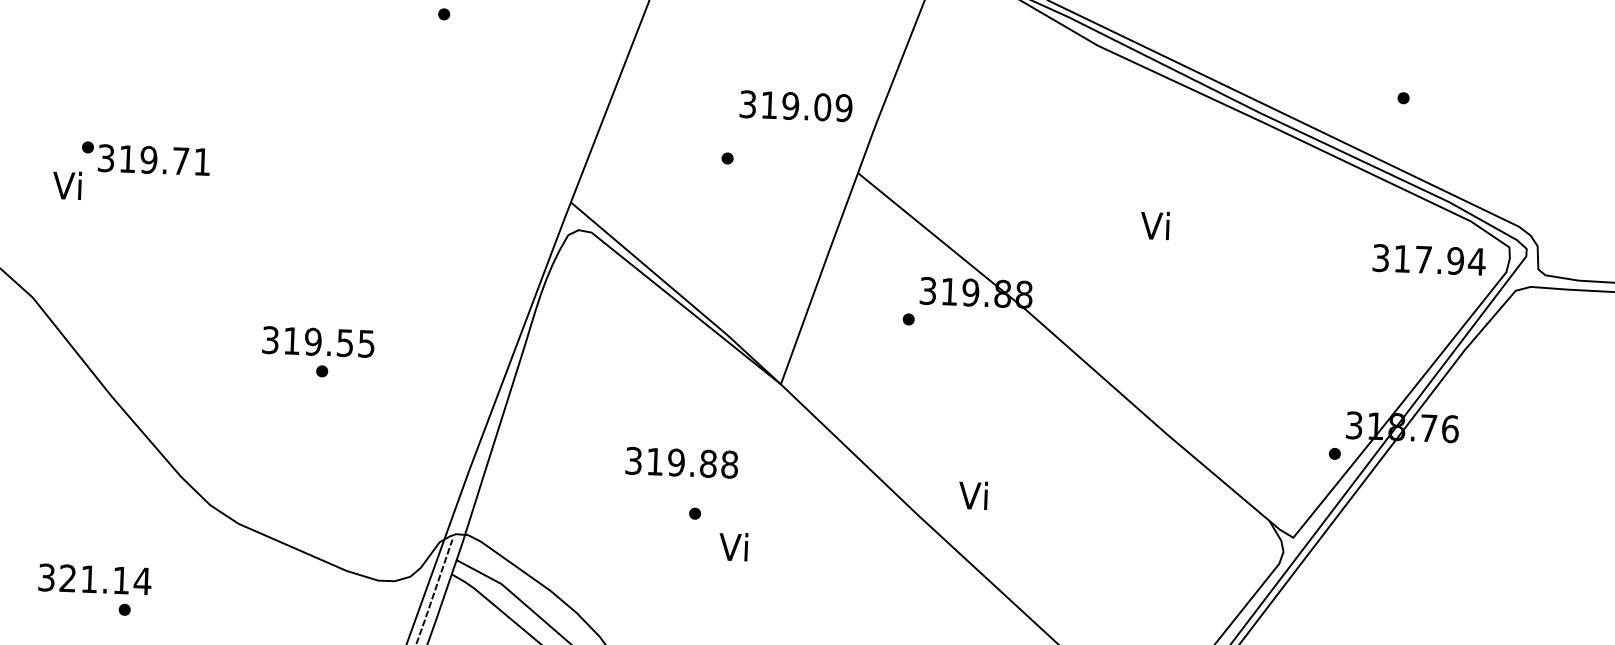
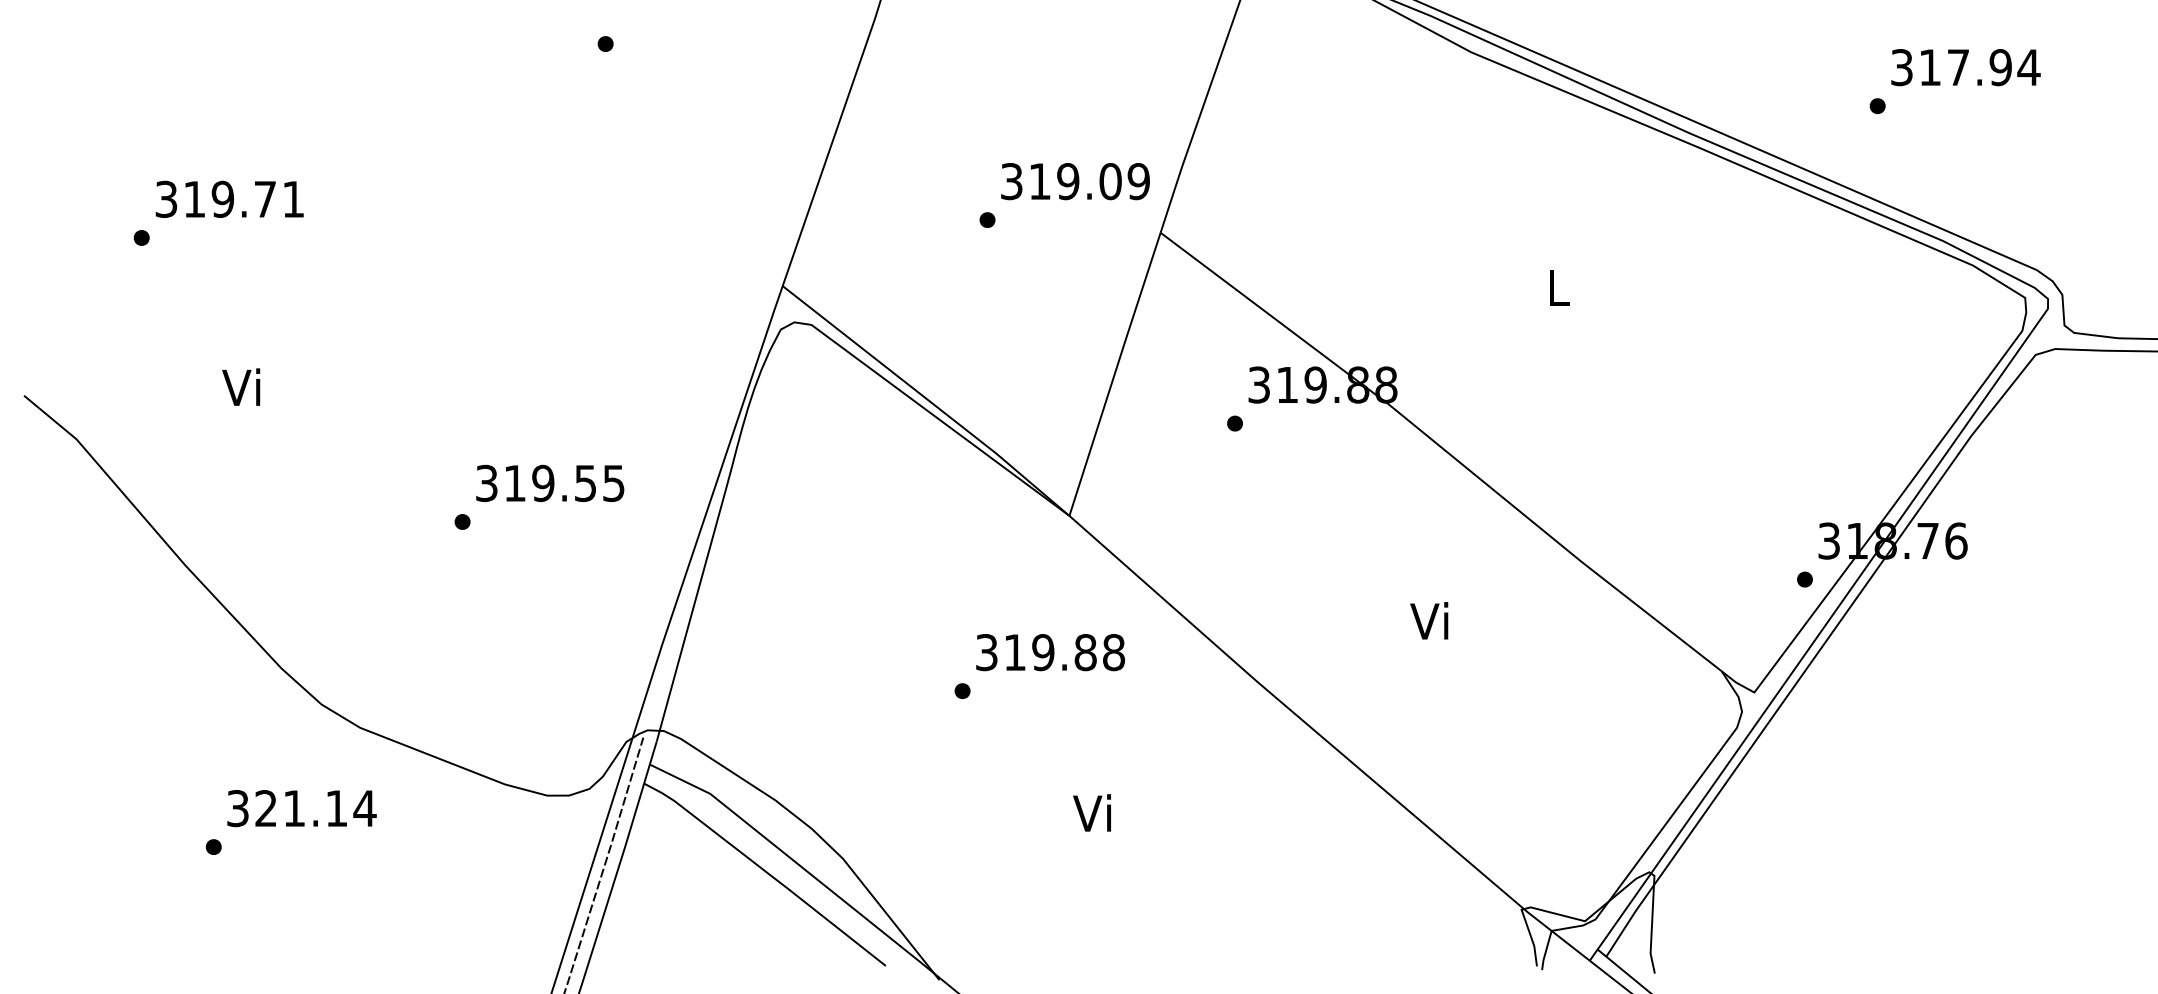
text: (796, 106) -> (1075, 181), moved
text: (153, 159) -> (229, 198), moved
text: (67, 184) -> (241, 386), moved
text: (1154, 225) -> (1555, 286), Vi -> L
text: (1428, 259) -> (1965, 67), moved
text: (318, 342) -> (550, 483), moved
text: (681, 462) -> (1050, 652), moved
text: (973, 495) -> (1429, 620), moved
text: (733, 546) -> (1091, 812), moved
text: (94, 579) -> (301, 808), moved

